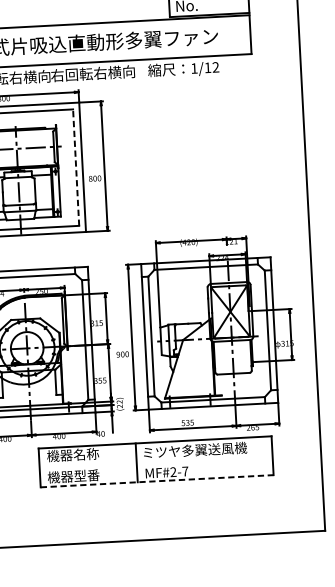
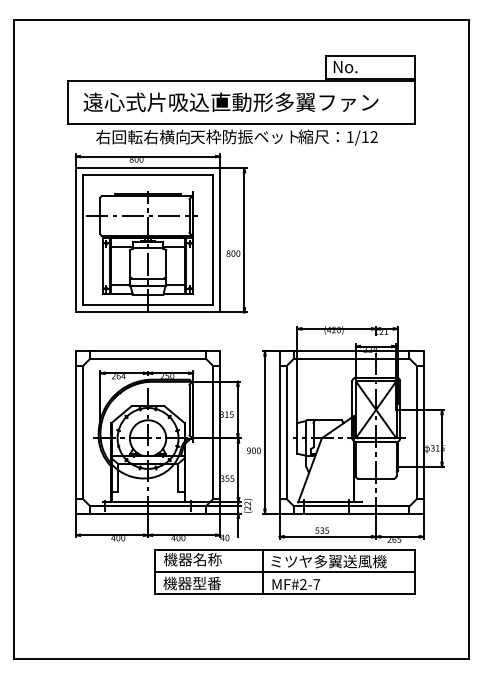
text: (99, 72) -> (244, 136), 右回転右横向 -> 天枠防振ベット
line: (75, 167) -> (212, 240), dashed -> solid
line: (155, 462) -> (284, 572), added
line: (156, 481) -> (284, 593), dashed -> solid

